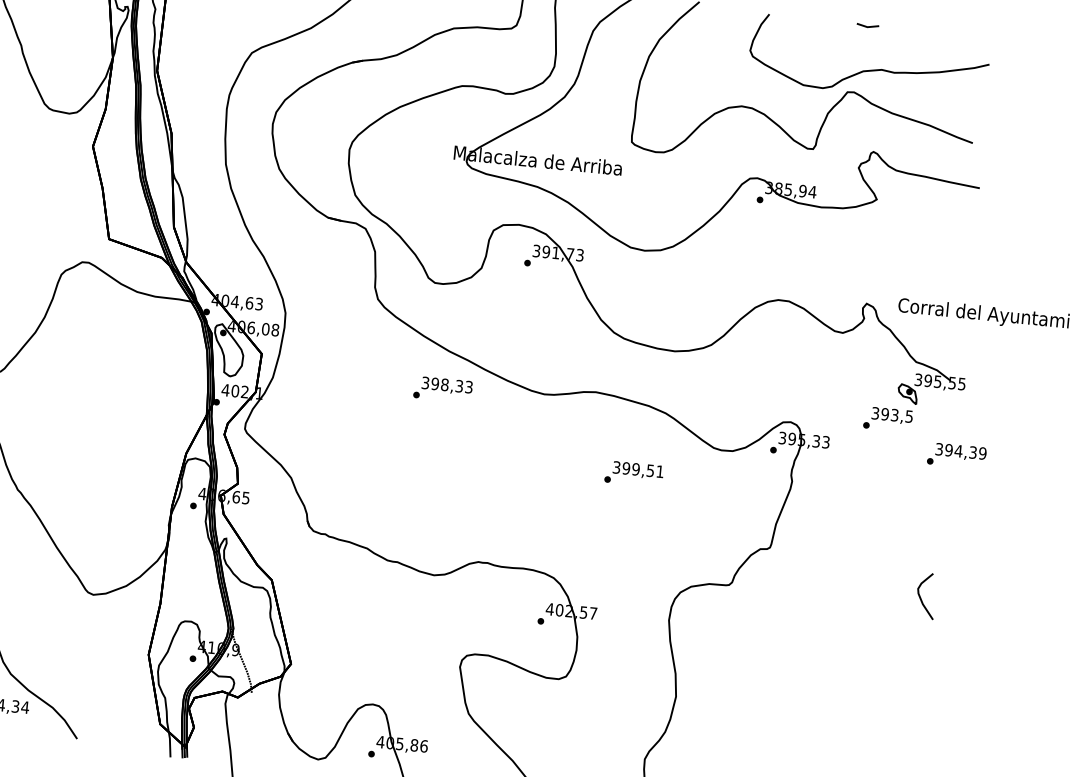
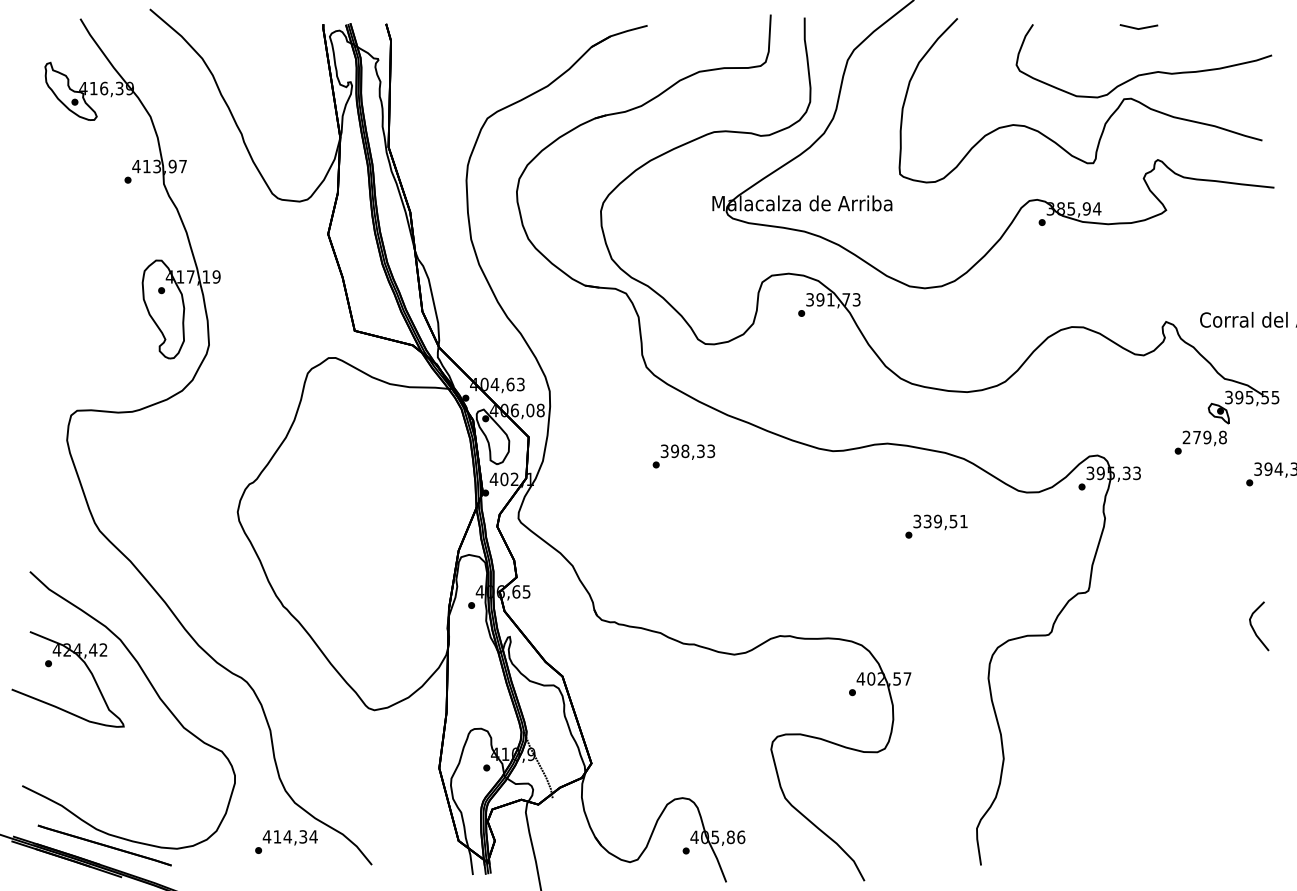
part: (867, 25) -> (1138, 26), size x1.6
text: (442, 389) -> (683, 456), moved
text: (892, 414) -> (1204, 437), 393,5 -> 279,8
text: (626, 468) -> (927, 521), 399,51 -> 339,51

